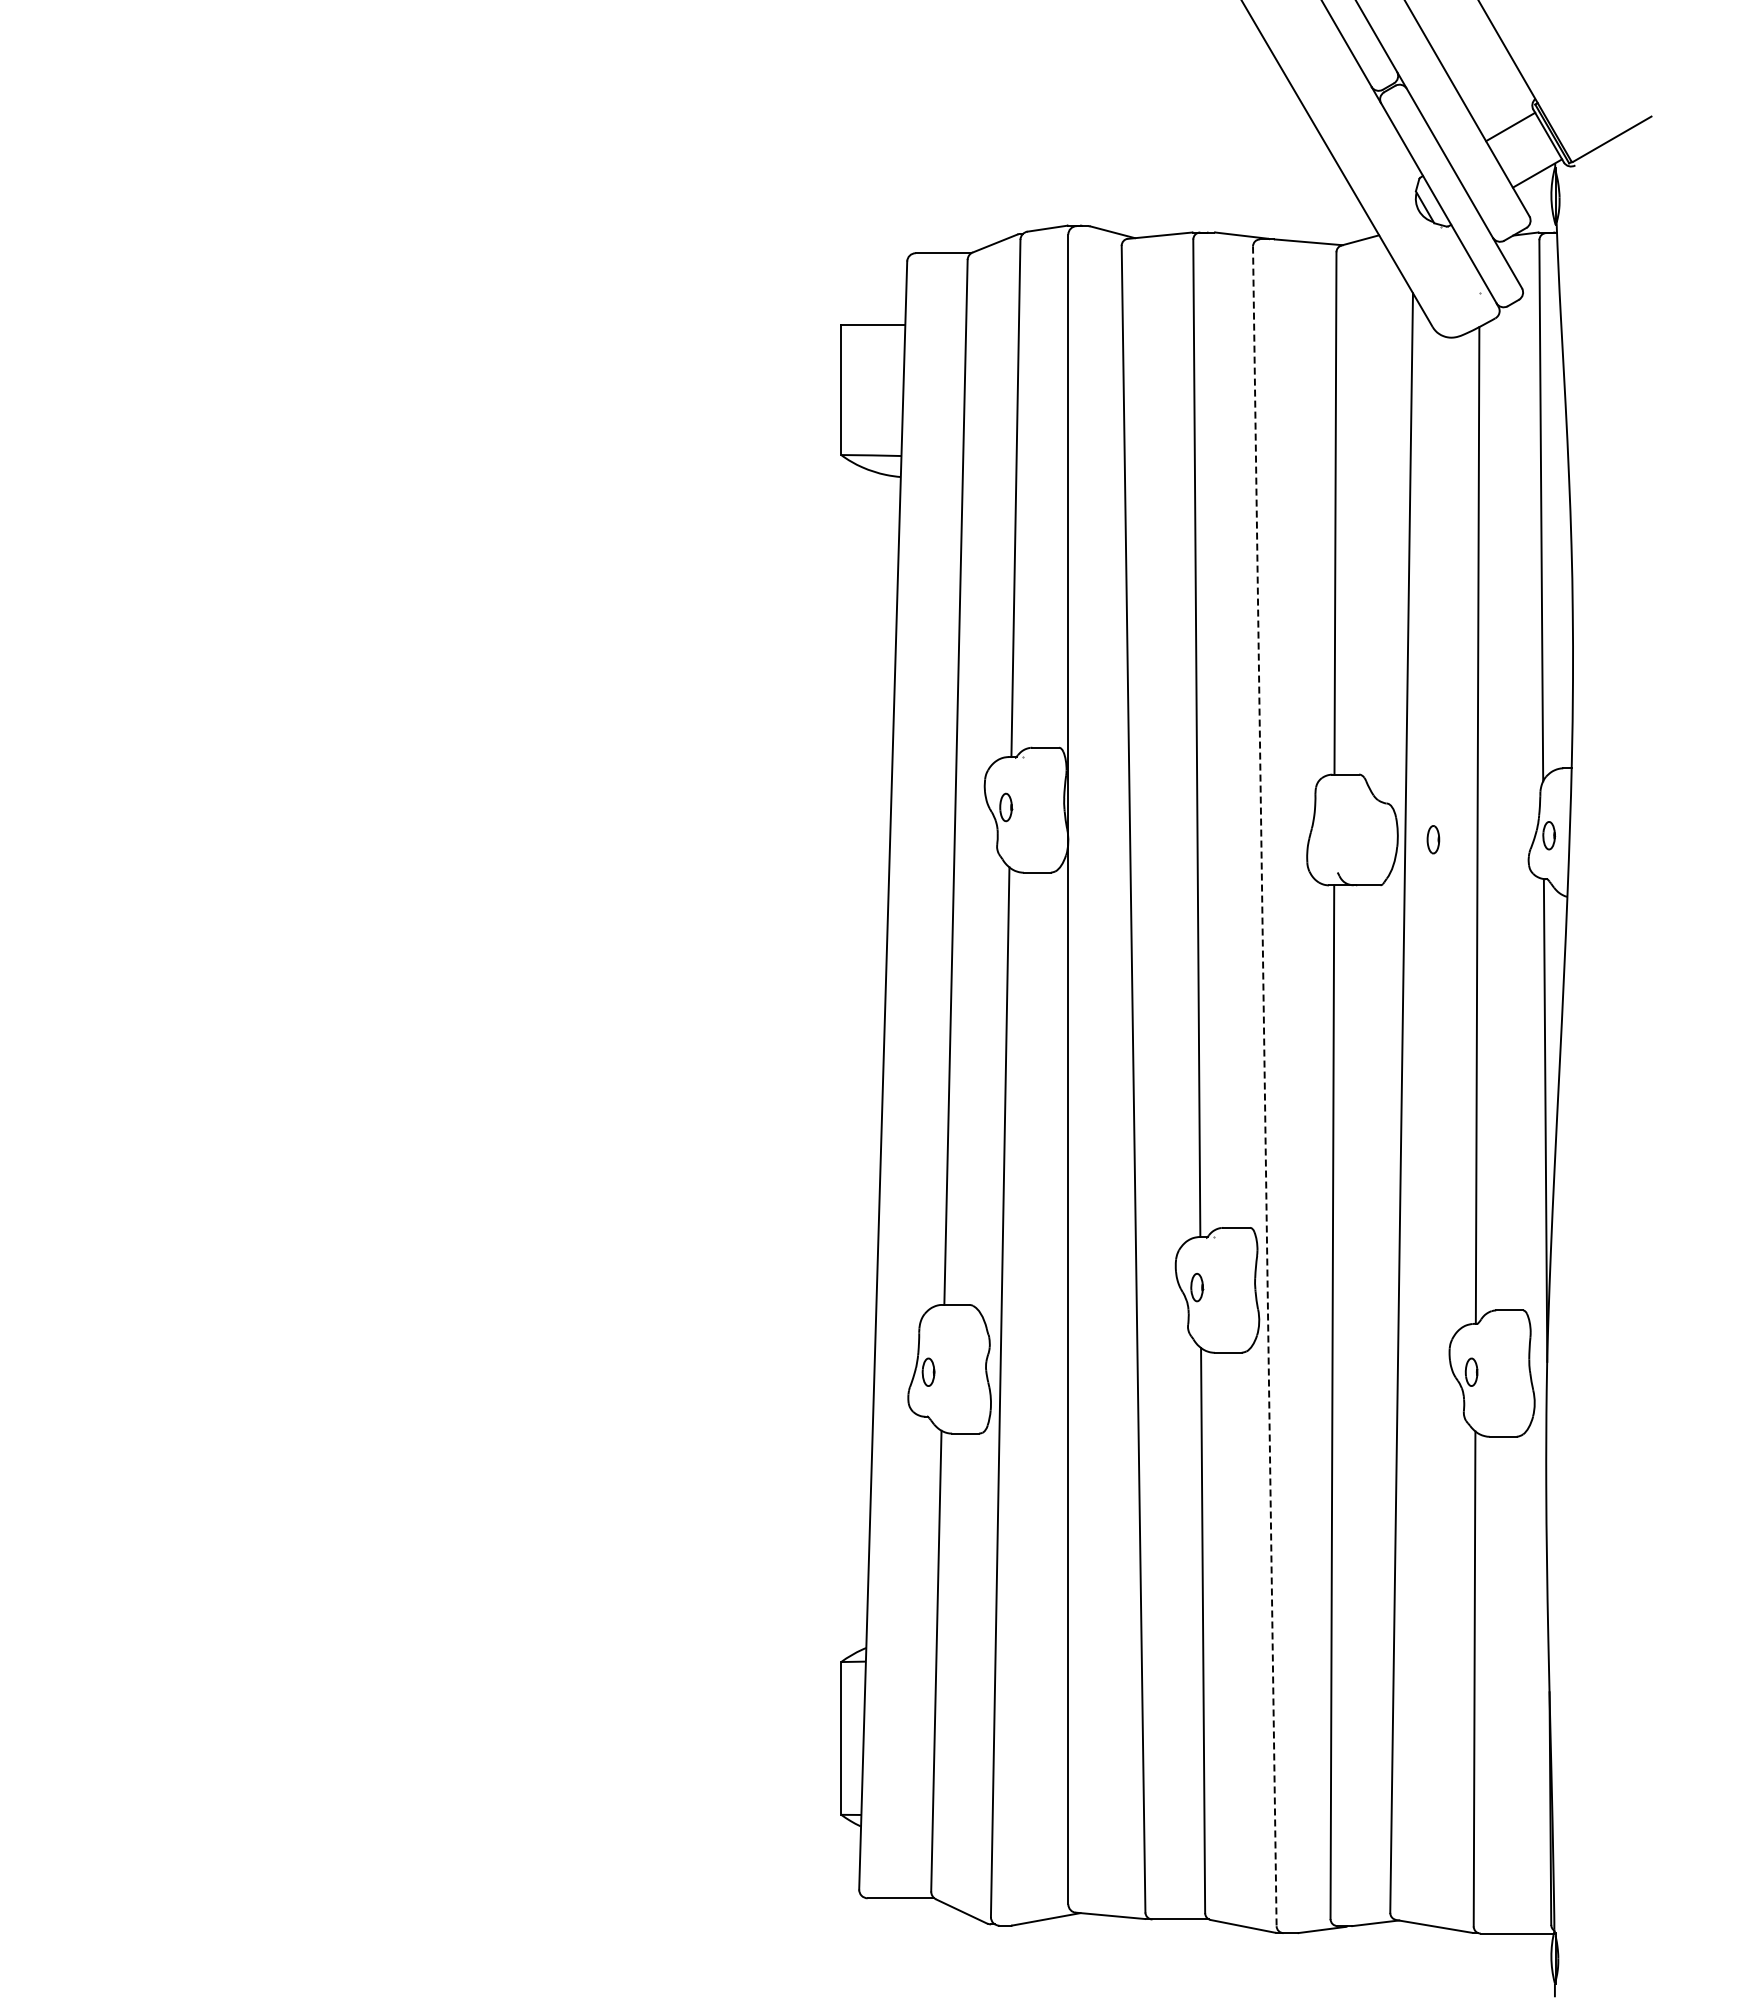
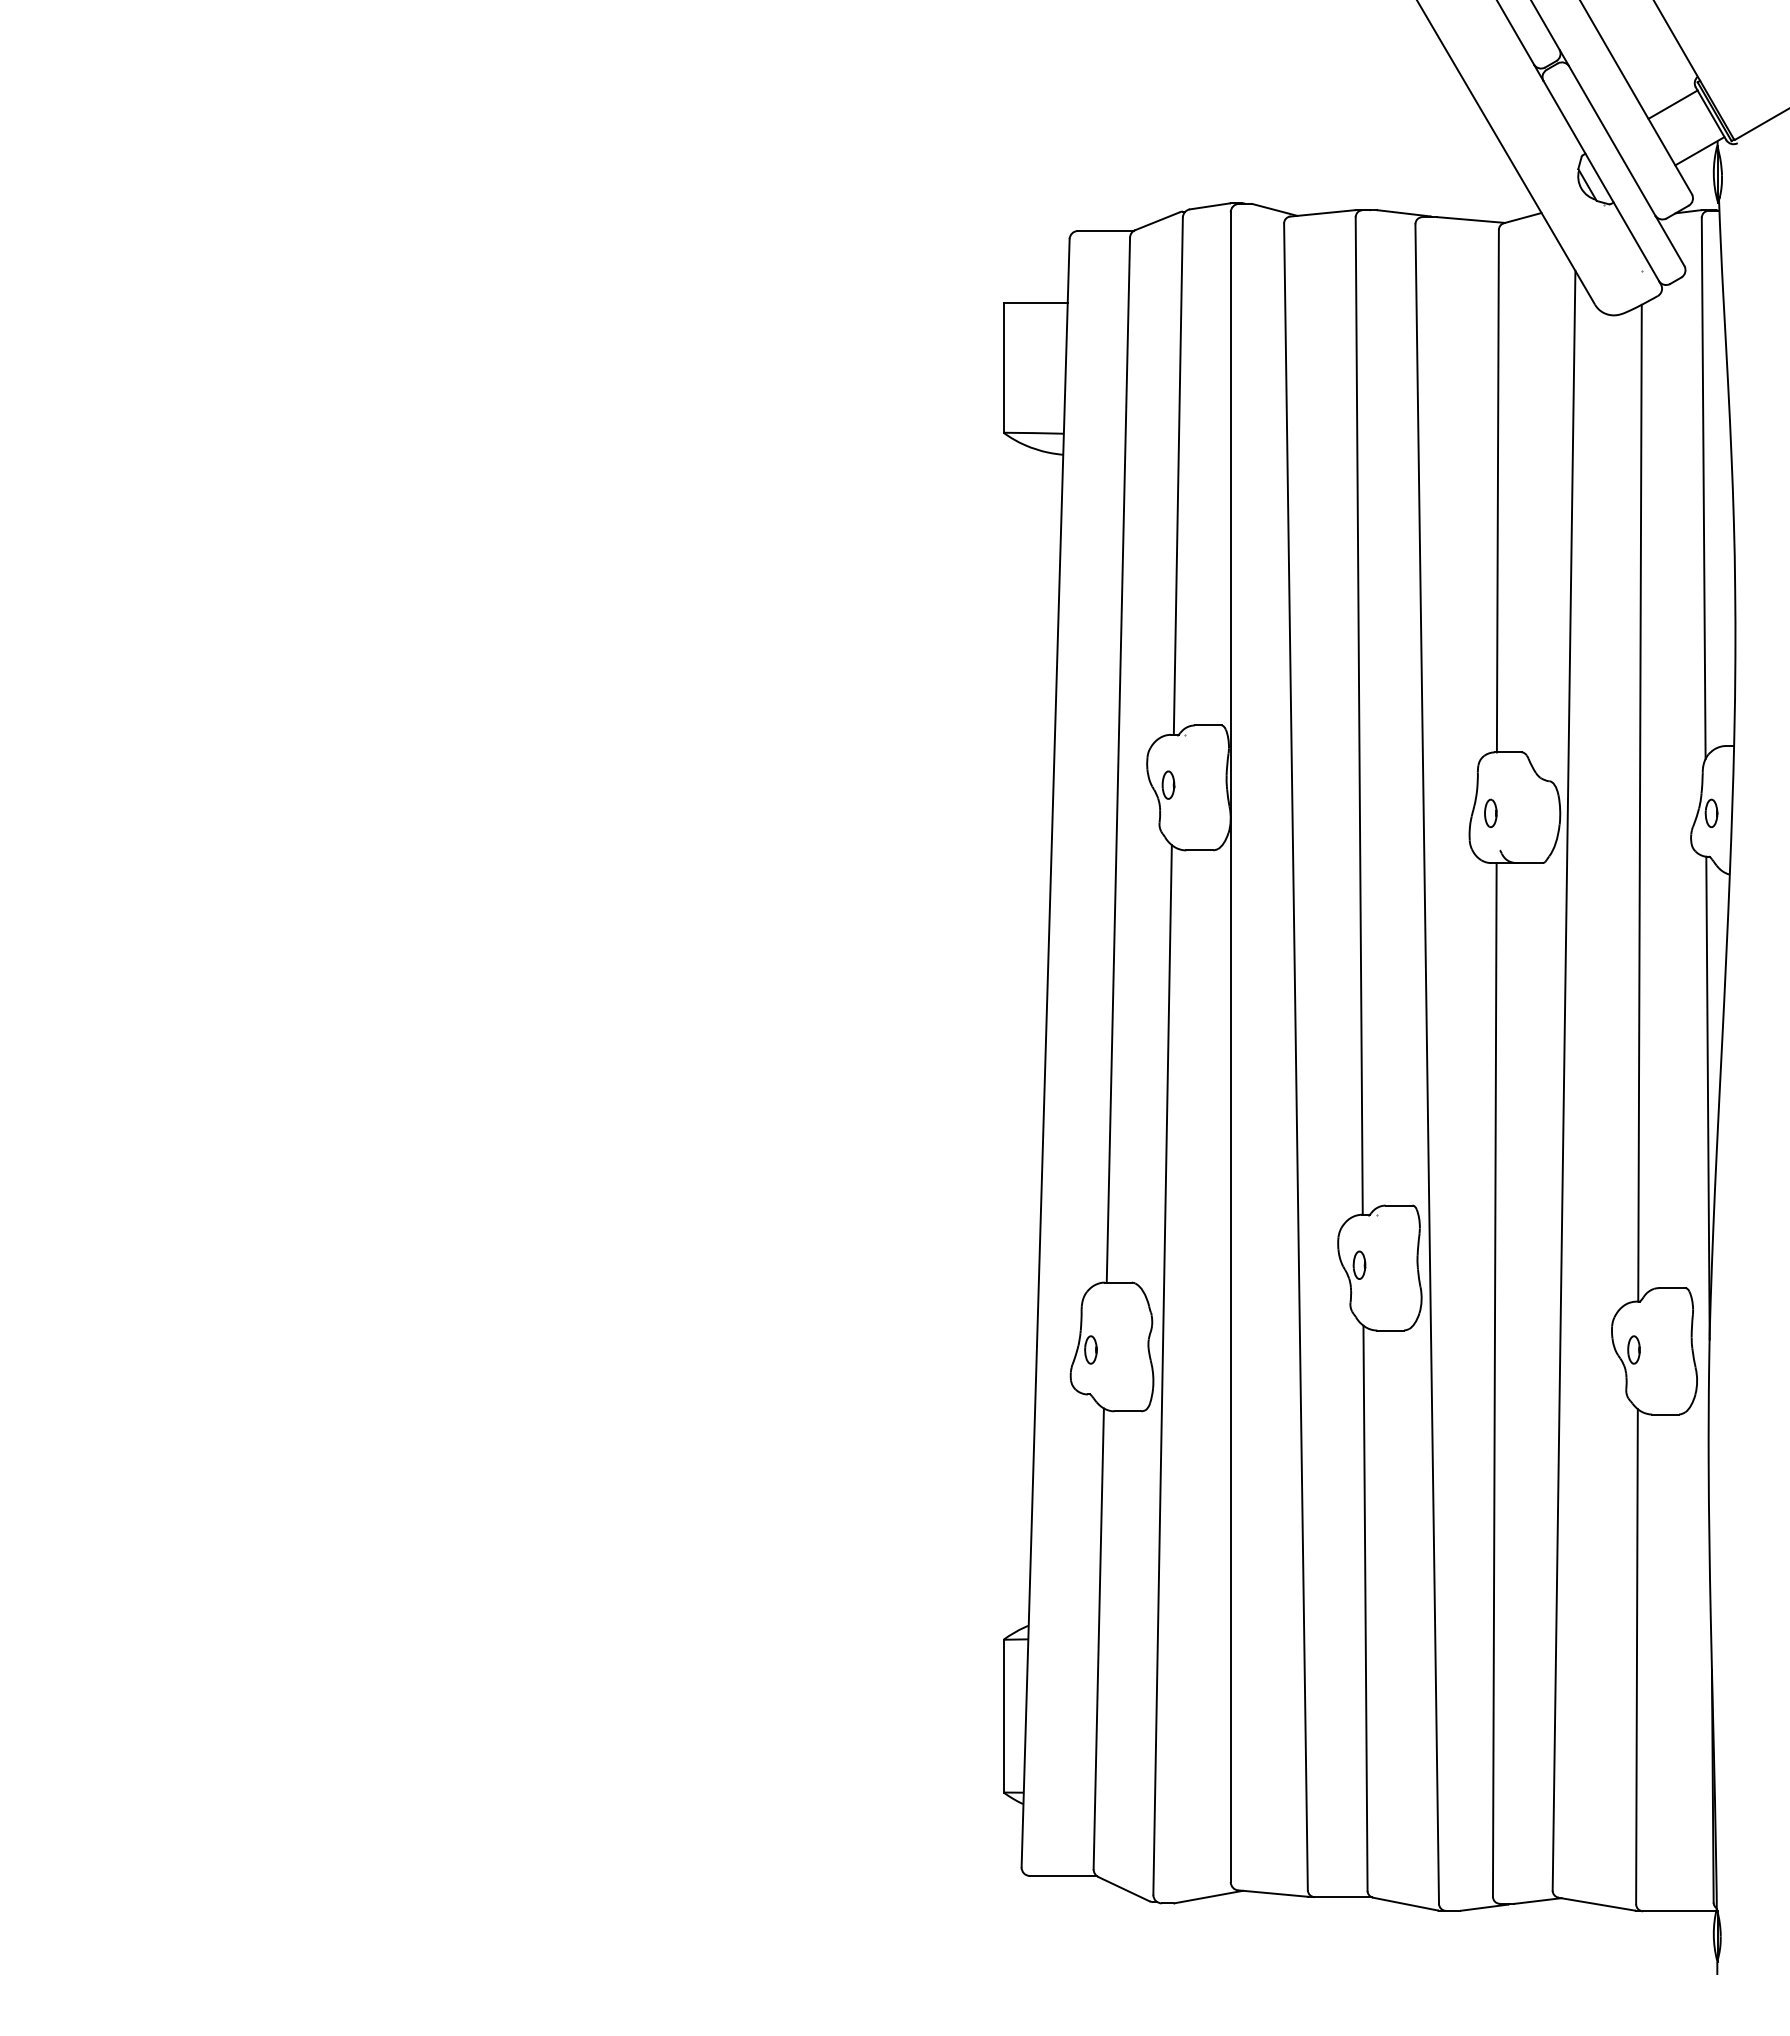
part: (1433, 838) -> (1490, 812), moved
line: (1265, 1086) -> (1427, 1064), dashed -> solid

